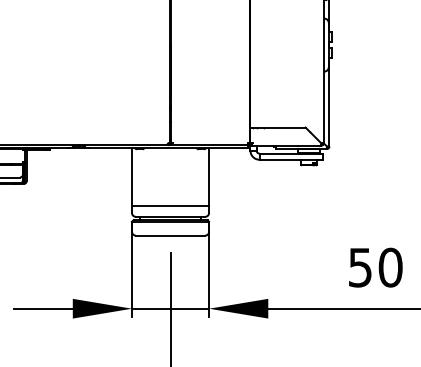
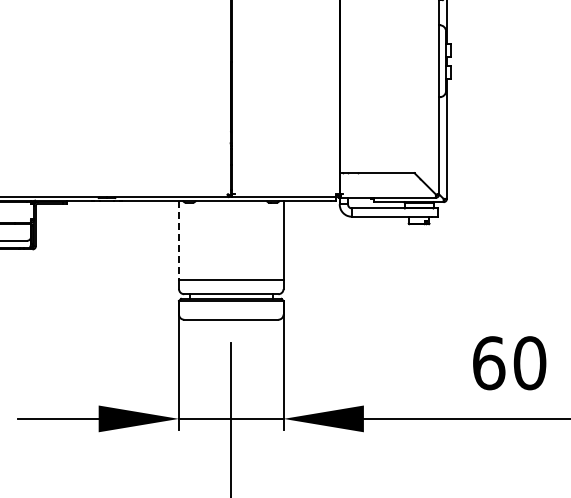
line: (132, 177) -> (179, 240), solid -> dashed
text: (360, 267) -> (489, 363), 50 -> 60

